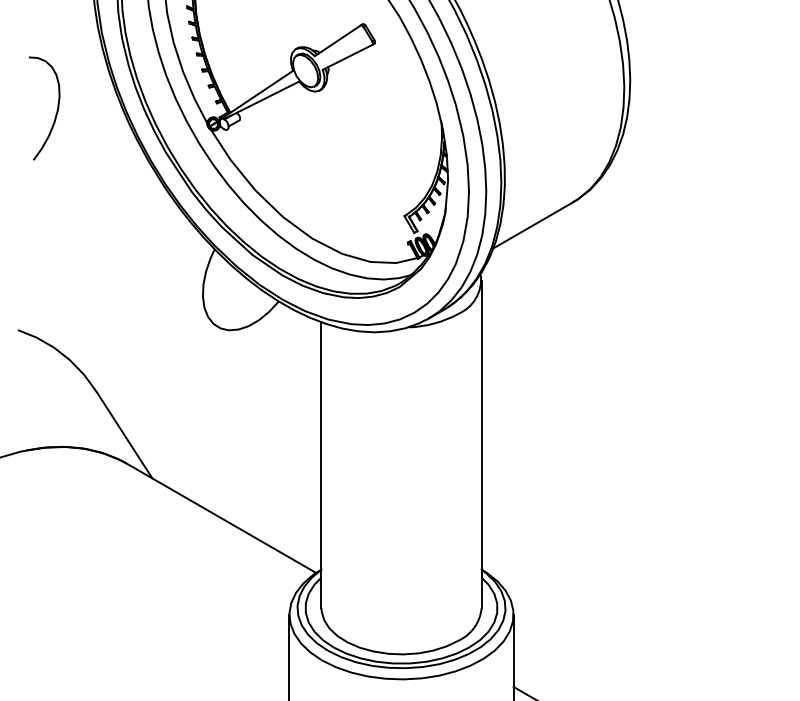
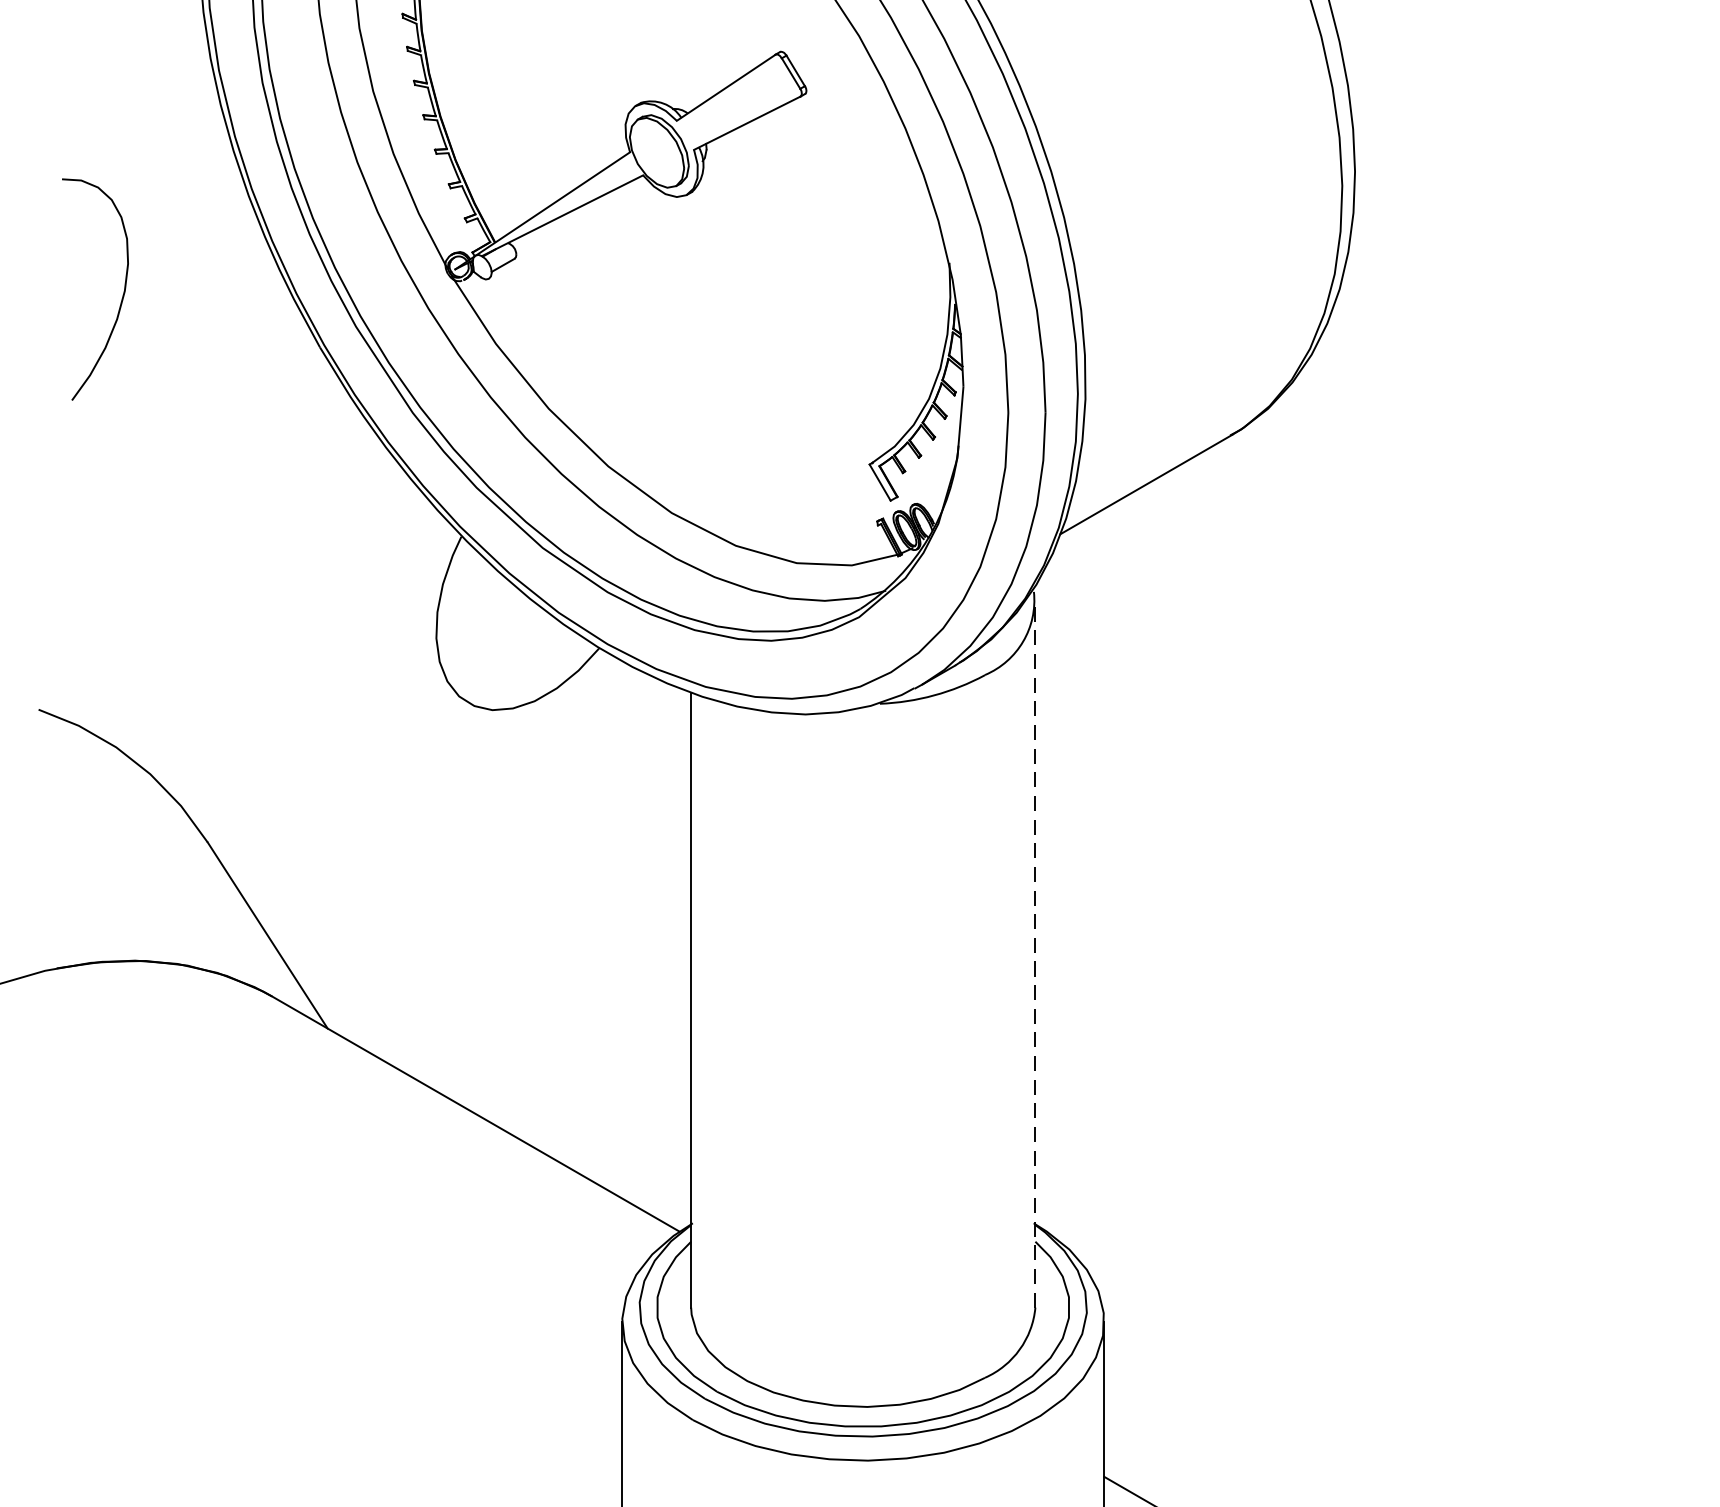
curve: (56, 110) -> (121, 293), moved
line: (481, 444) -> (1035, 955), solid -> dashed

